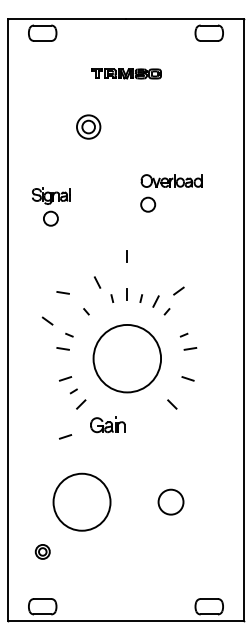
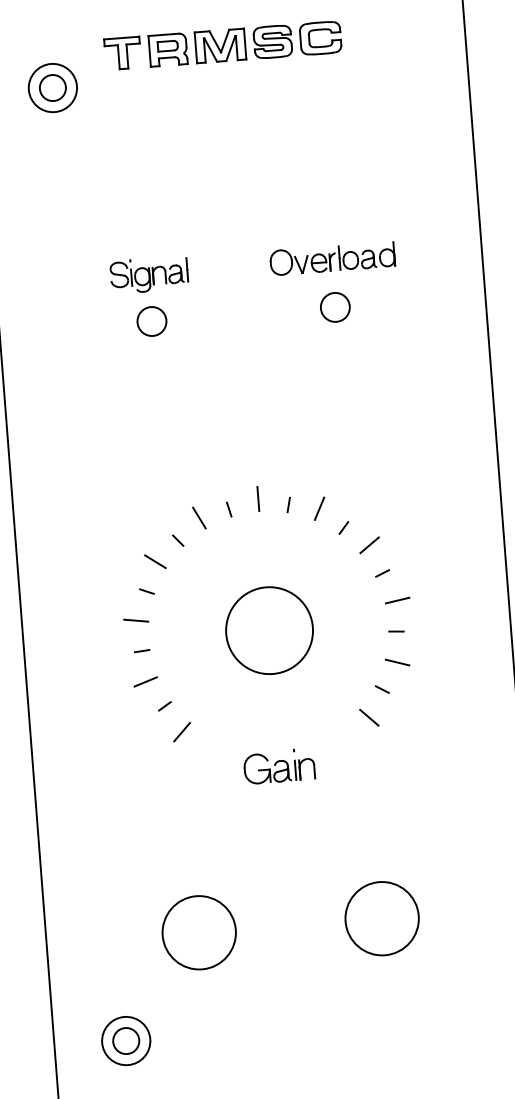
part: (126, 73) -> (222, 44), size x1.67
part: (88, 126) -> (52, 86), moved
circle: (148, 204) -> (335, 306), moved
part: (51, 206) -> (151, 296), moved
line: (126, 256) -> (251, 420), removed
line: (97, 282) -> (199, 517), moved
line: (178, 290) -> (368, 544), moved
line: (62, 292) -> (125, 504), removed
line: (47, 320) -> (155, 560), moved
circle: (127, 358) -> (269, 630), size x0.62
line: (64, 363) -> (141, 650), added
line: (188, 363) -> (396, 630), added
line: (179, 391) -> (381, 689), added
part: (107, 424) -> (278, 765), moved
line: (65, 436) -> (154, 800), removed
circle: (170, 501) -> (380, 917), size x1.43
circle: (81, 502) -> (198, 933), size x0.62
part: (42, 551) -> (125, 1040), size x1.67

